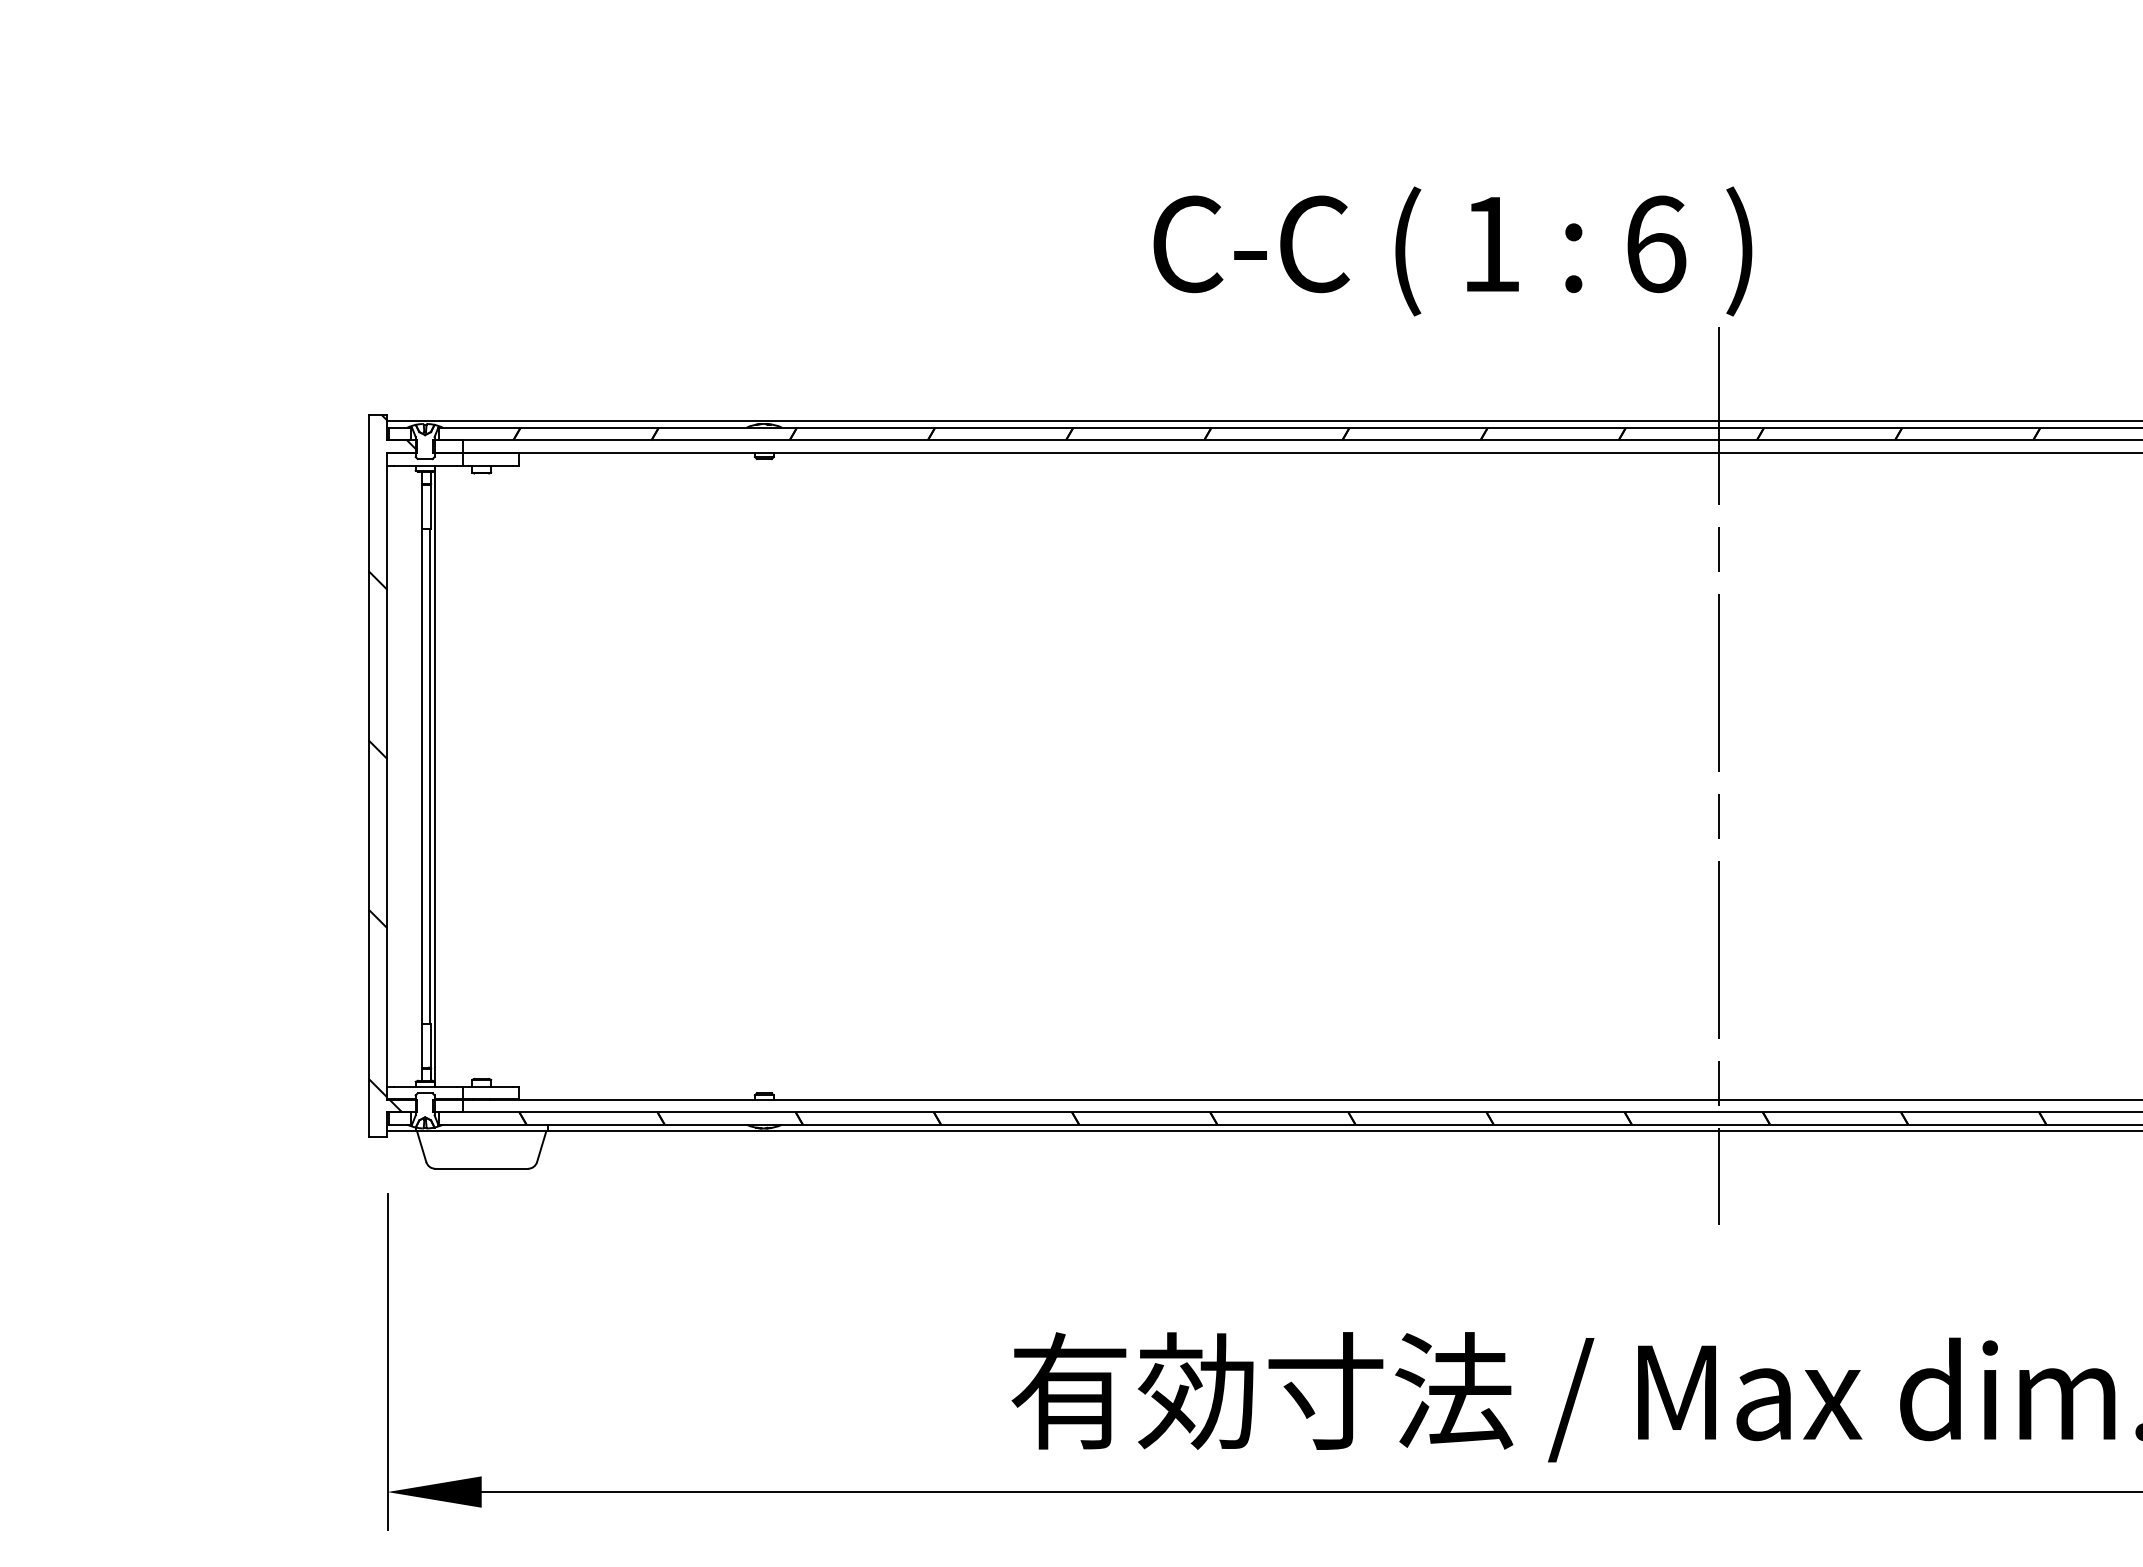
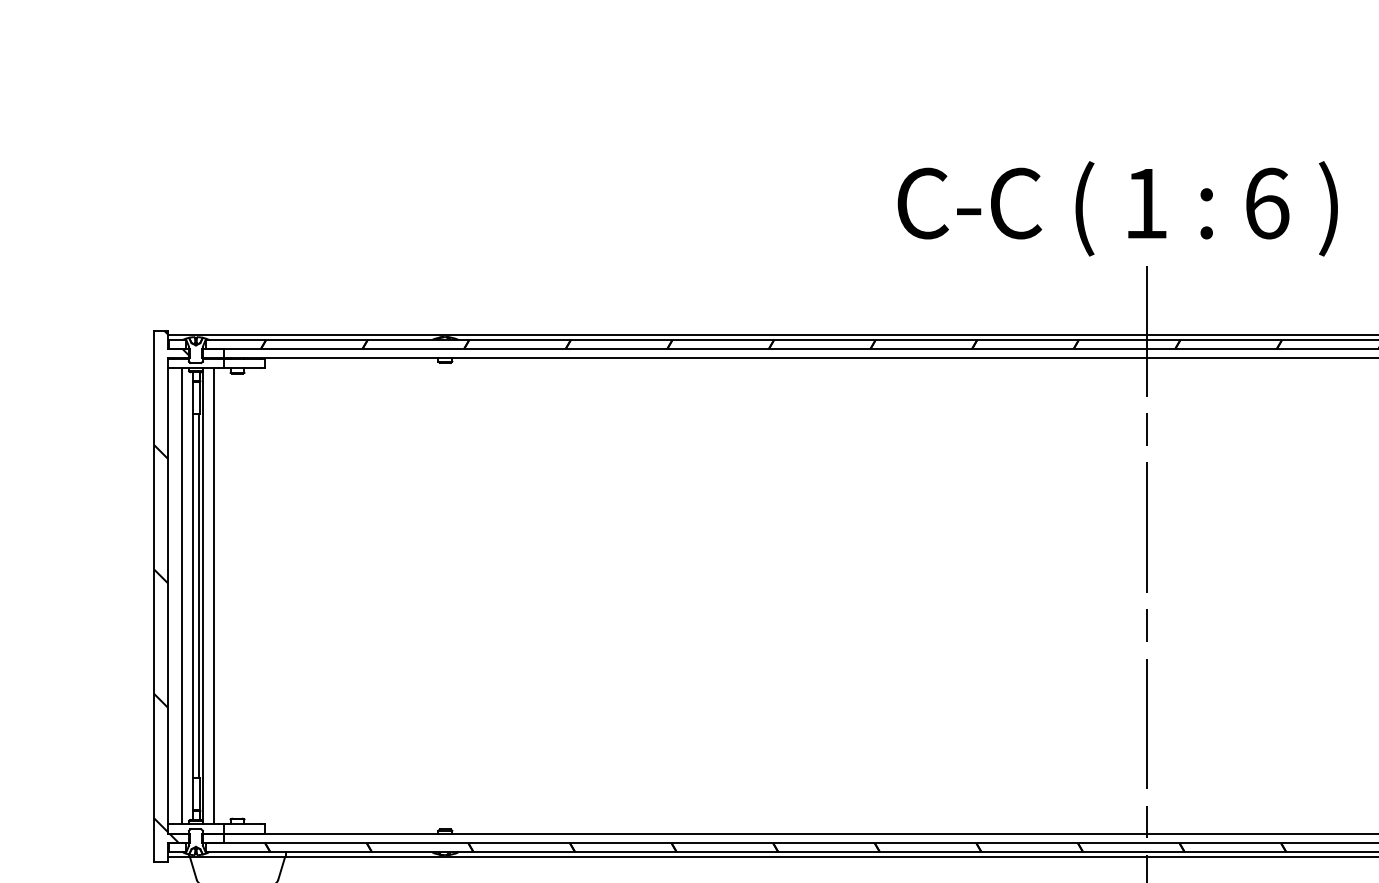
text: (1452, 251) -> (1117, 208), moved
line: (406, 775) -> (182, 595), added
line: (450, 775) -> (214, 595), added

